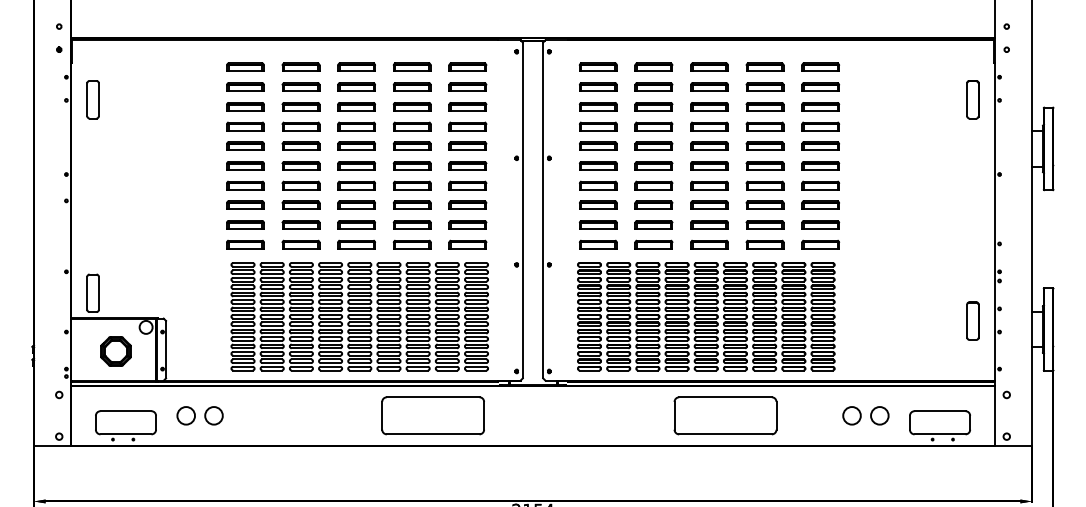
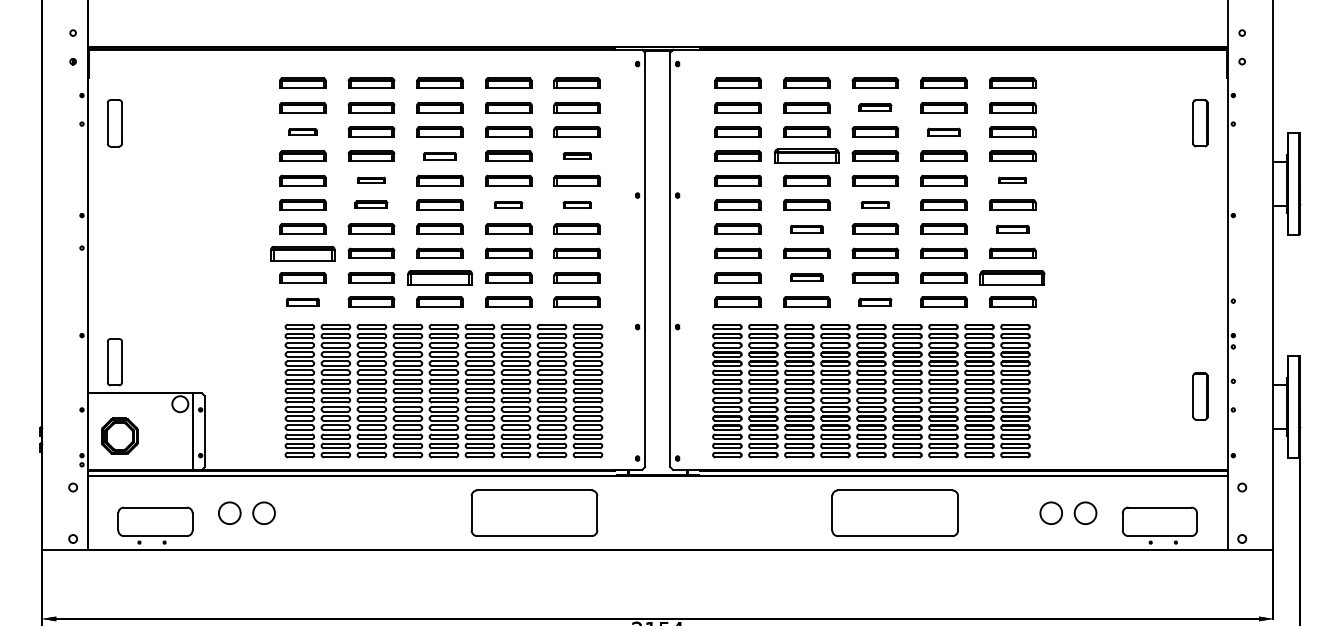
part: (709, 86) -> (875, 106), size x0.7
part: (245, 106) -> (302, 131), size x0.6
part: (764, 106) -> (943, 131), size x0.7
part: (356, 126) -> (439, 156), size x0.7
part: (467, 126) -> (576, 156), size x0.6
part: (653, 126) -> (806, 156), size x1.4
part: (300, 145) -> (370, 179), size x0.6
part: (820, 145) -> (1012, 179), size x0.6
part: (300, 165) -> (370, 204), size x0.7
part: (411, 165) -> (507, 204), size x0.6
part: (467, 165) -> (576, 204), size x0.6
part: (709, 165) -> (875, 204), size x0.6
part: (653, 185) -> (806, 229), size x0.7
part: (820, 185) -> (1012, 229), size x0.7
part: (245, 204) -> (302, 252), size x1.4
part: (356, 224) -> (439, 277), size x1.4
part: (653, 224) -> (806, 277), size x0.7
part: (820, 224) -> (1012, 277), size x1.4
part: (245, 244) -> (302, 301), size x0.7
part: (709, 244) -> (875, 301), size x0.7
part: (115, 351) -> (119, 436), moved

